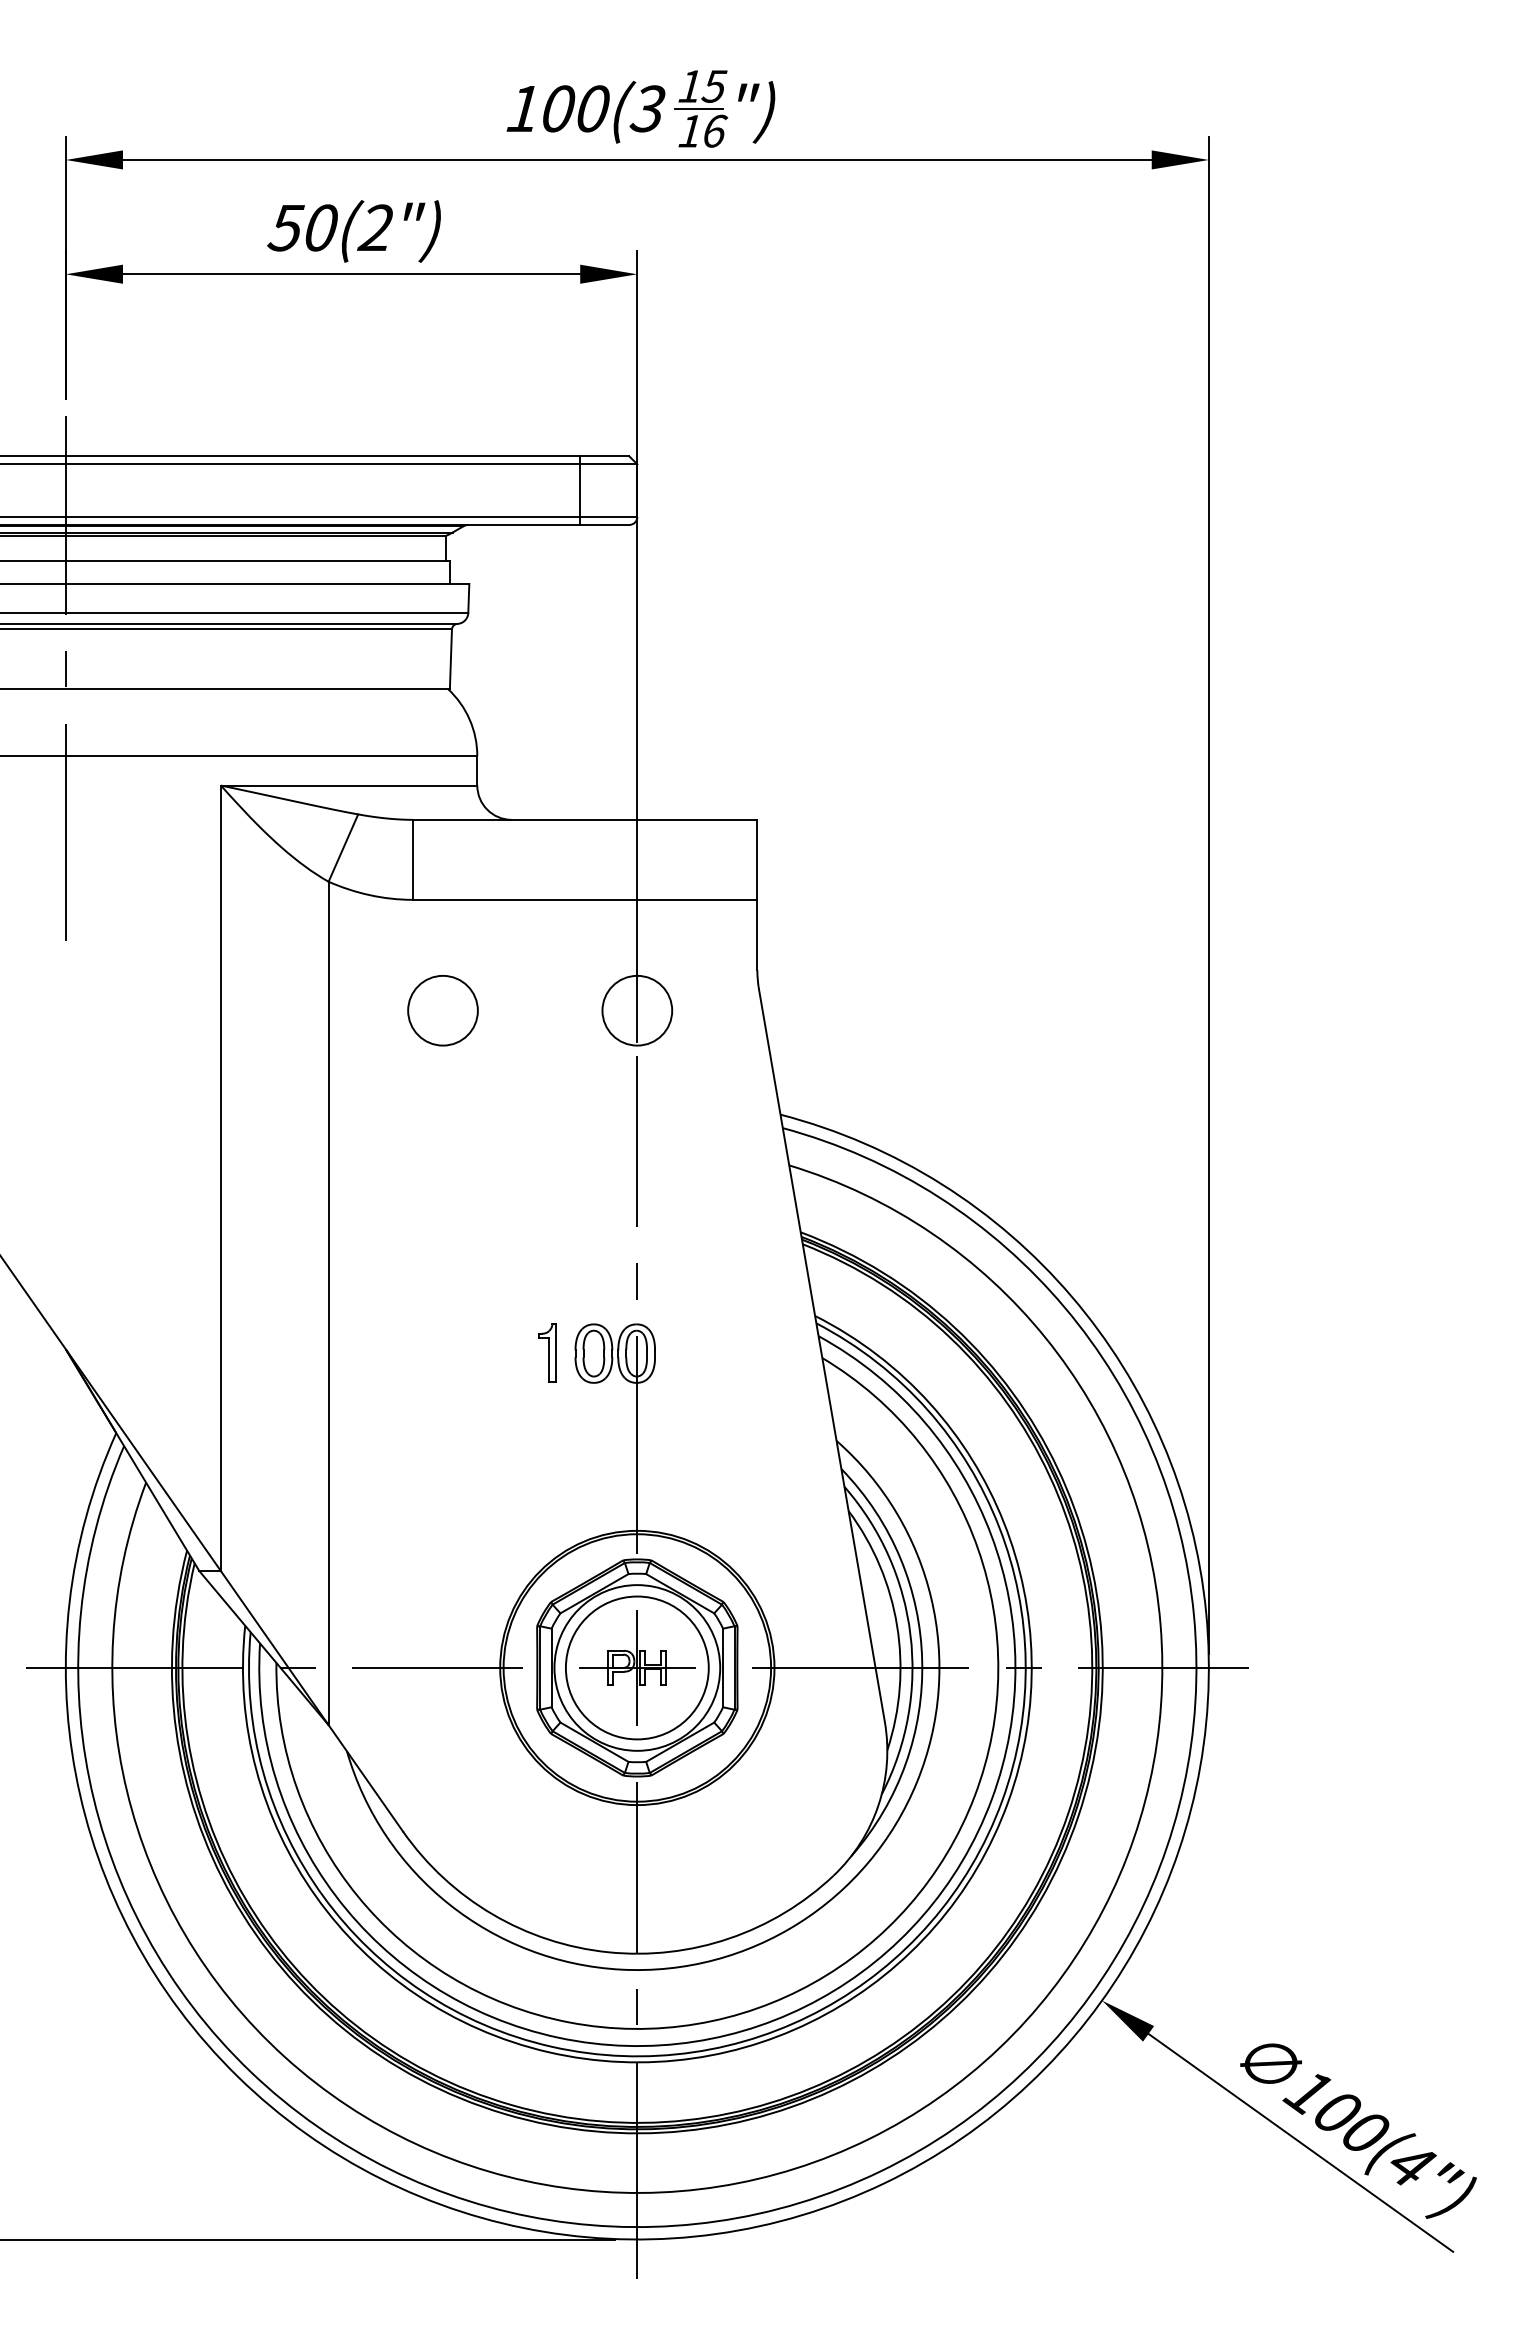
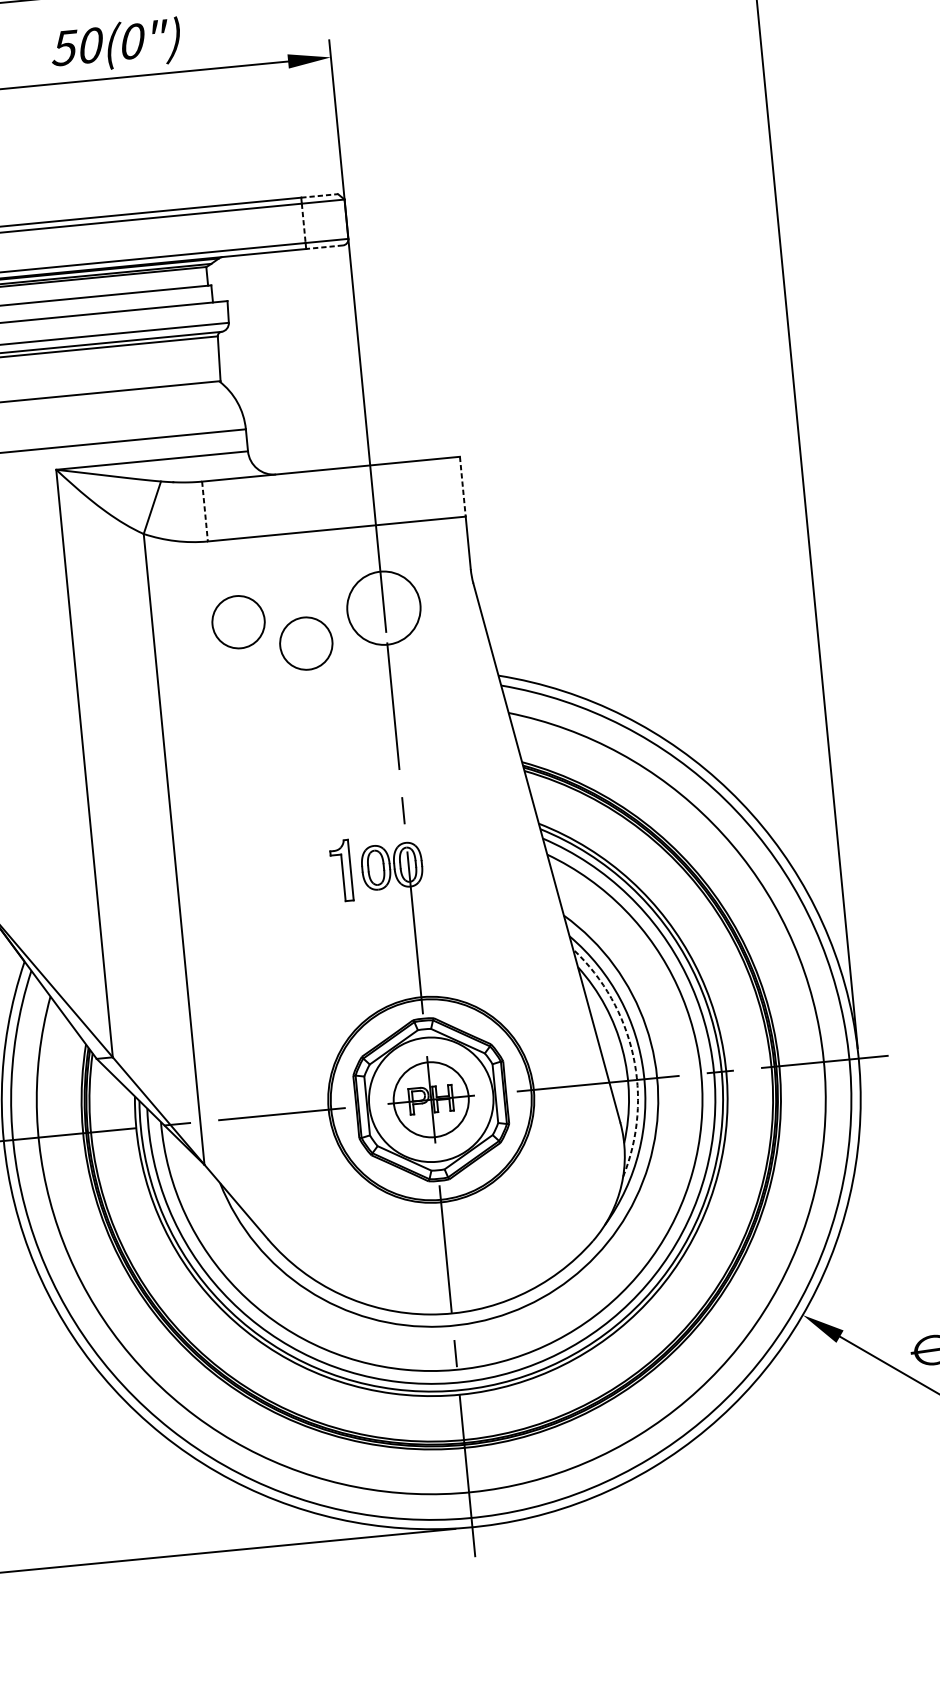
text: (375, 227) -> (131, 41), 50(2") -> 50(0")
line: (604, 456) -> (319, 196), solid -> dashed
line: (580, 491) -> (304, 223), solid -> dashed
line: (604, 524) -> (324, 246), solid -> dashed
line: (412, 860) -> (204, 512), solid -> dashed
line: (757, 860) -> (462, 487), solid -> dashed
circle: (637, 1010) -> (384, 608), size x1.4
circle: (529, 1047) -> (305, 643), added
part: (547, 1352) -> (341, 870), size x1.4
arc: (910, 1634) -> (633, 1055), solid -> dashed
circle: (636, 1667) -> (430, 1099), size x0.7

